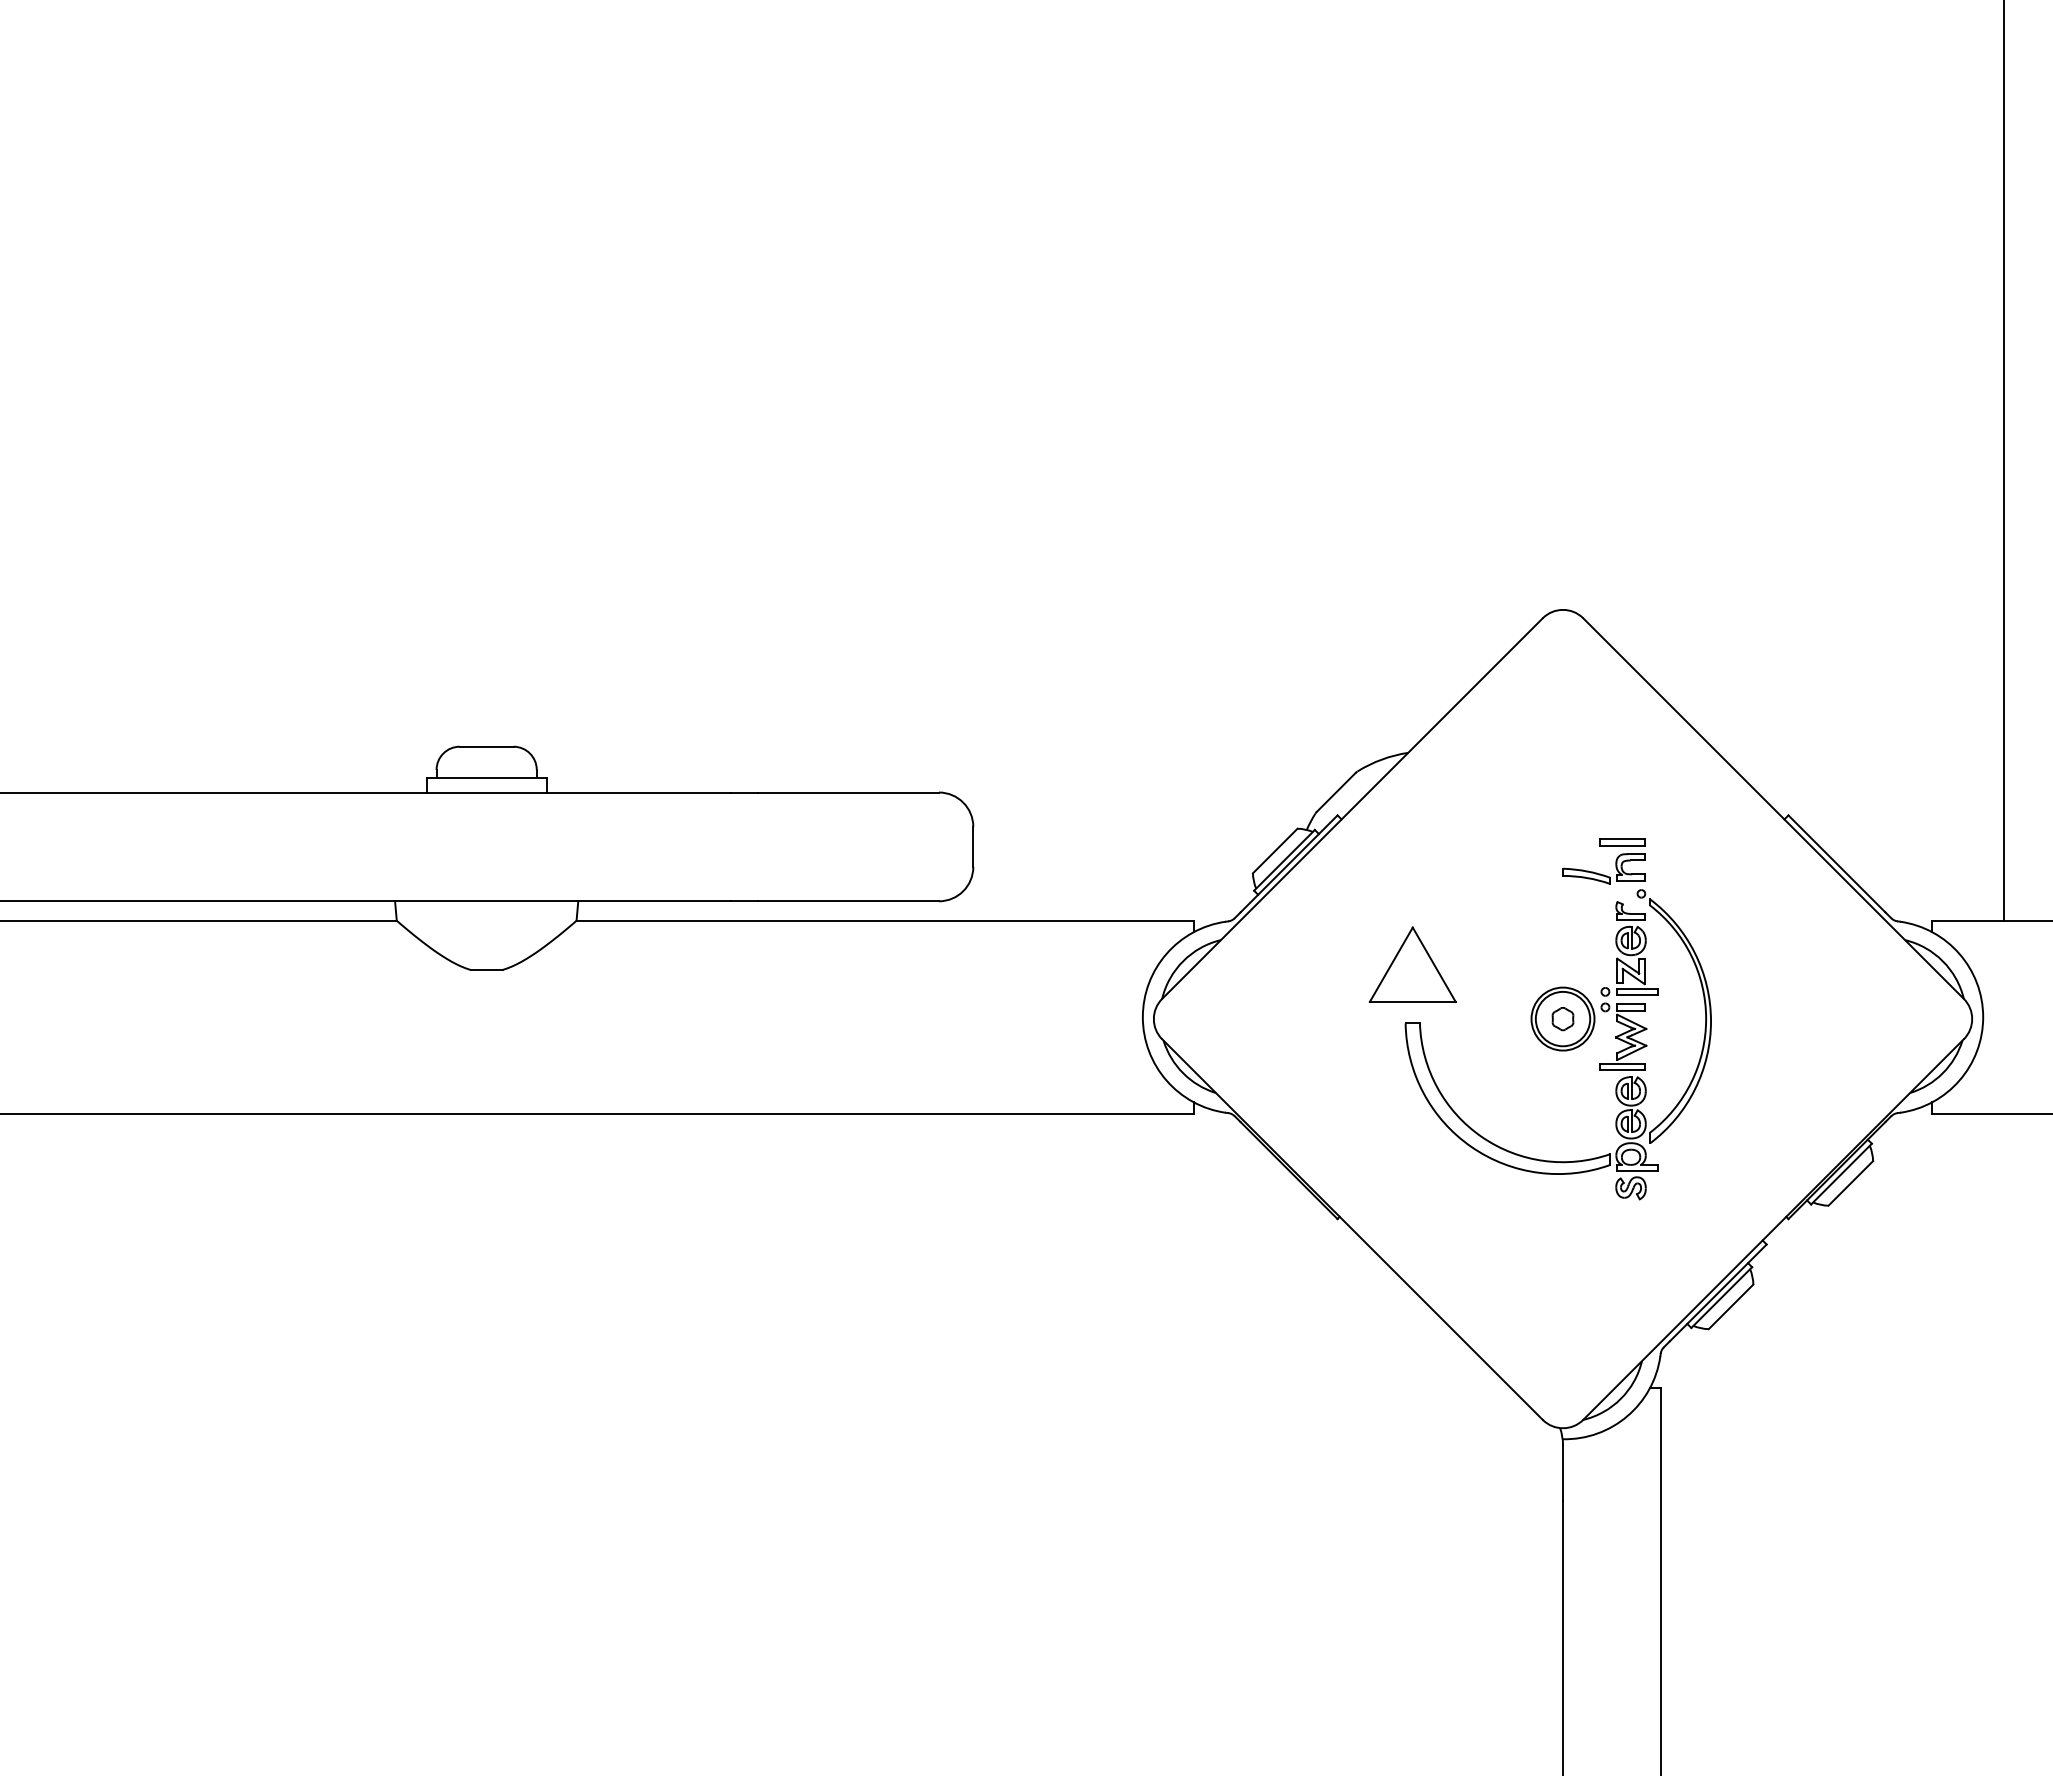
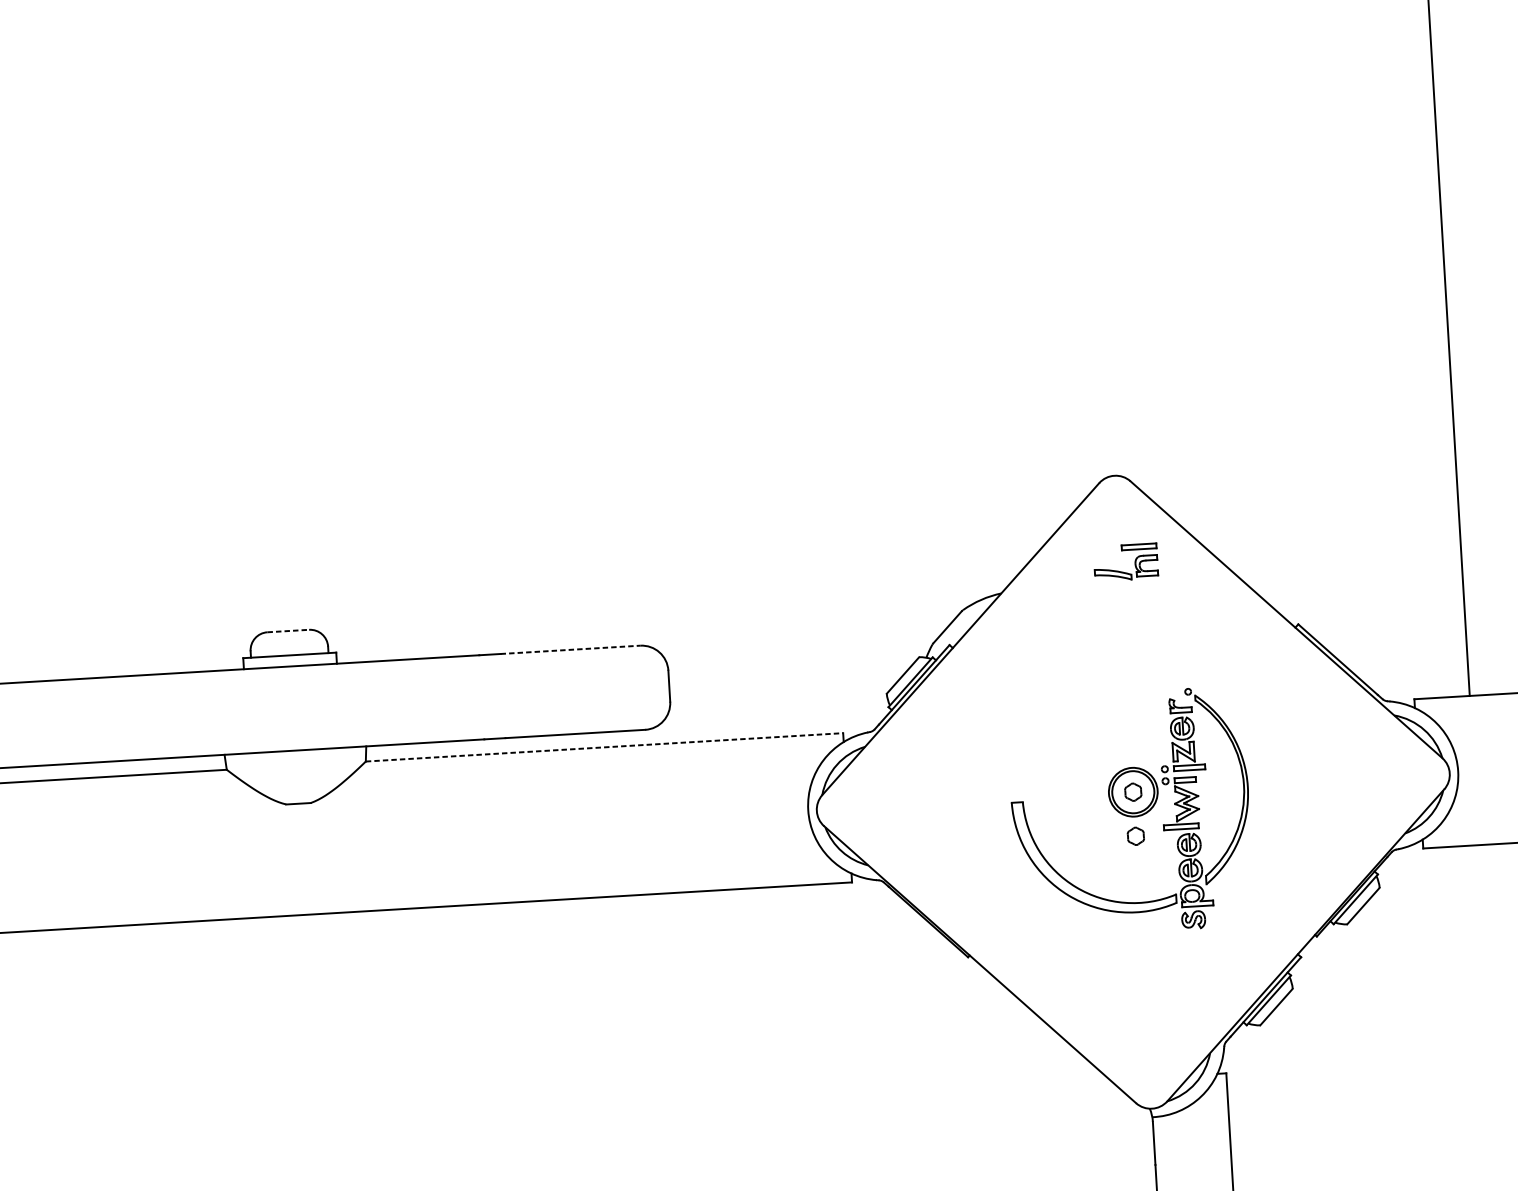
line: (486, 746) -> (288, 630), solid -> dashed
line: (849, 792) -> (571, 649), solid -> dashed
part: (1615, 861) -> (1134, 561), moved
line: (885, 920) -> (604, 747), solid -> dashed
part: (1412, 964) -> (1014, 756), removed
part: (1562, 1076) -> (1135, 836), added

